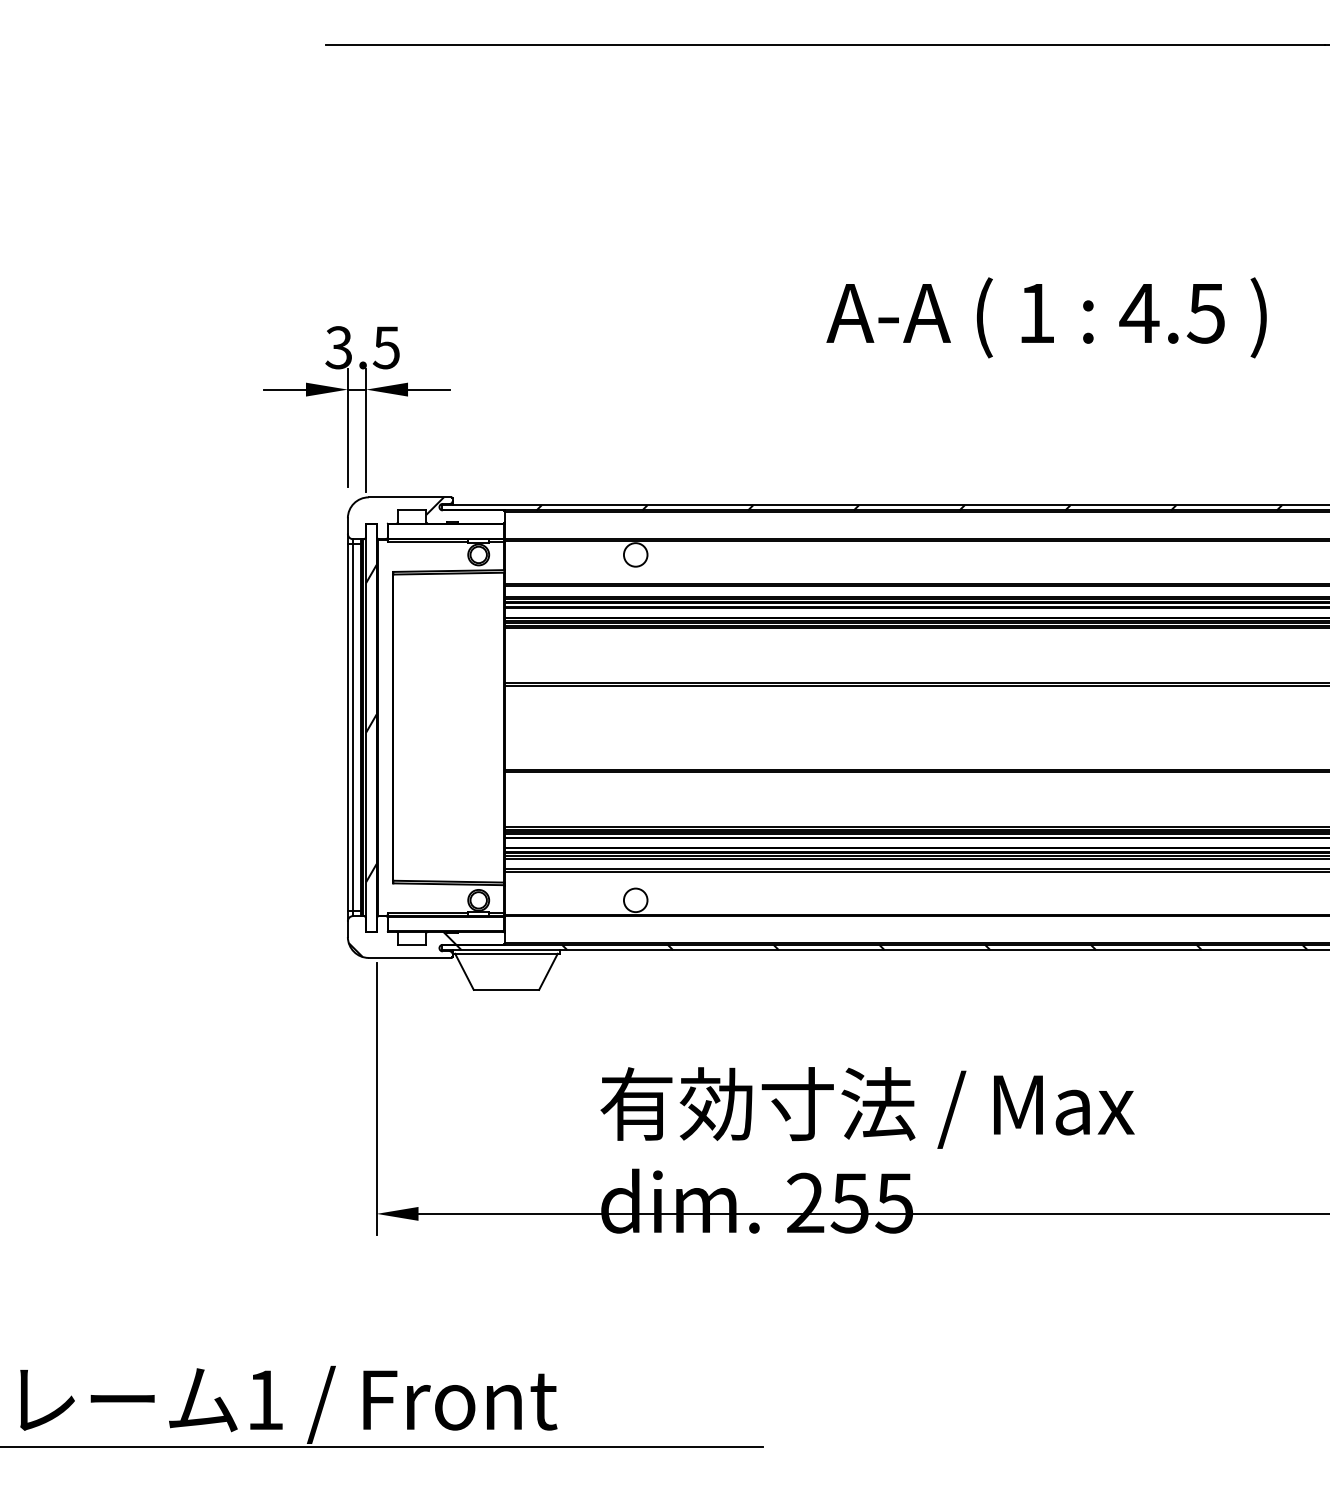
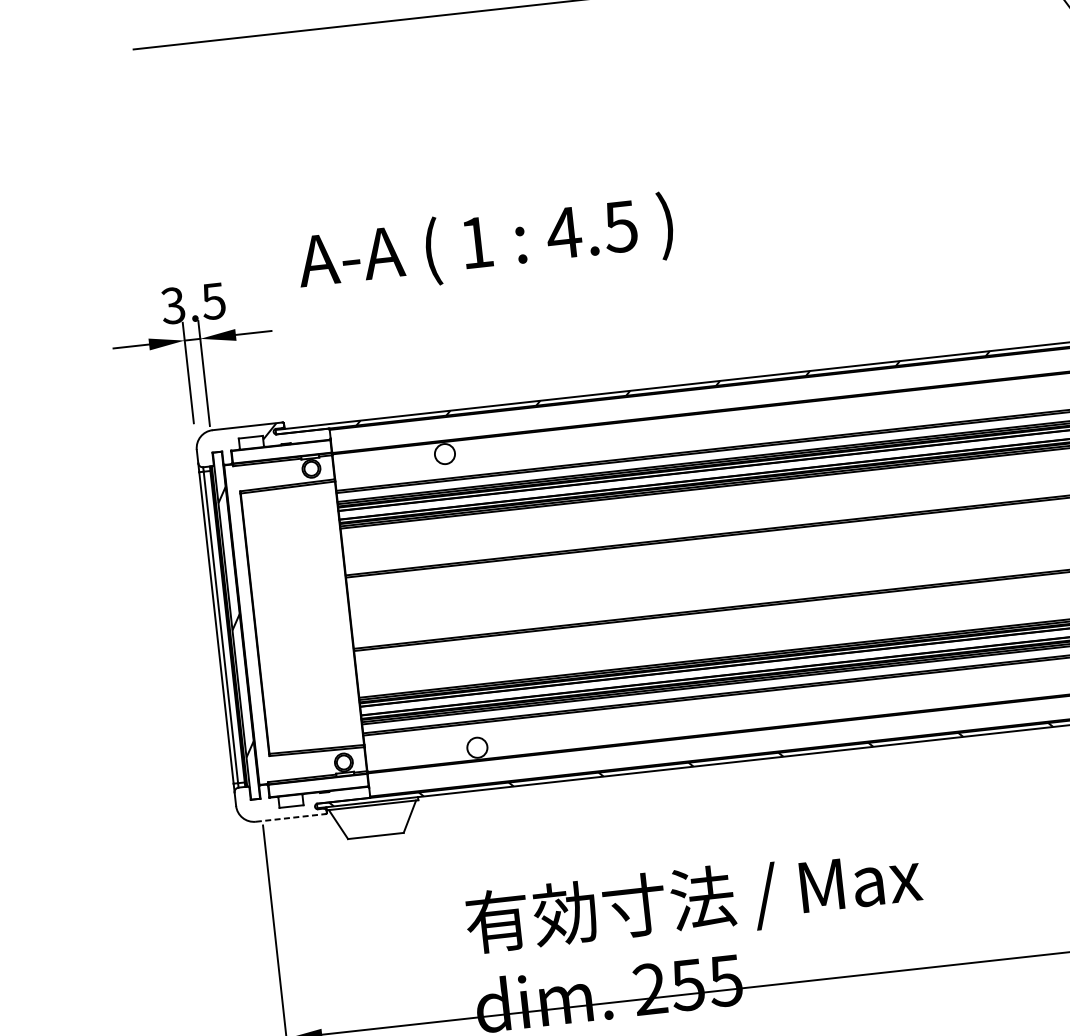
text: (1046, 317) -> (485, 245), moved
hatch: (402, 944) -> (283, 807), removed
line: (410, 957) -> (291, 817), solid -> dashed

